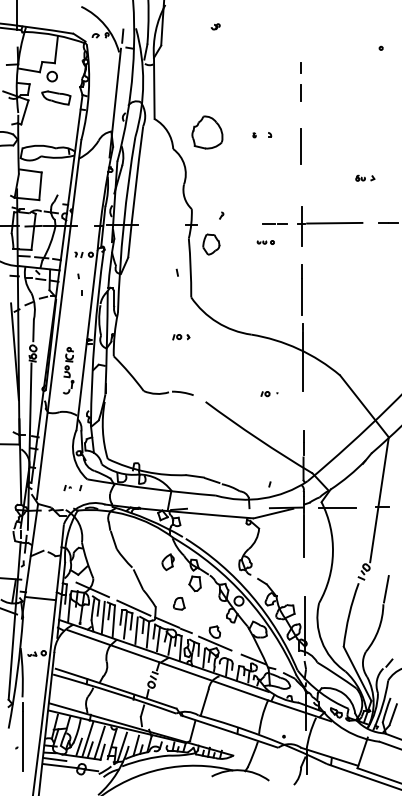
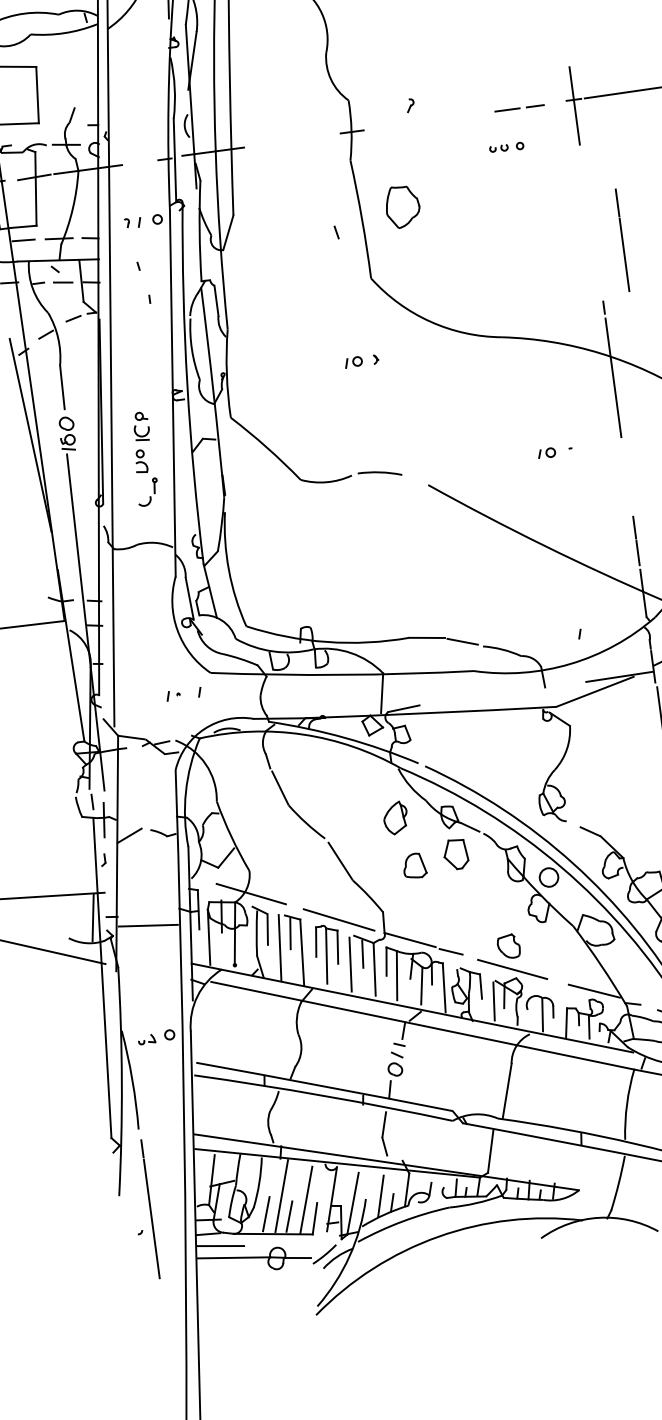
part: (211, 244) -> (403, 206), moved
line: (301, 289) -> (620, 239), moved
part: (178, 603) -> (413, 865), moved

